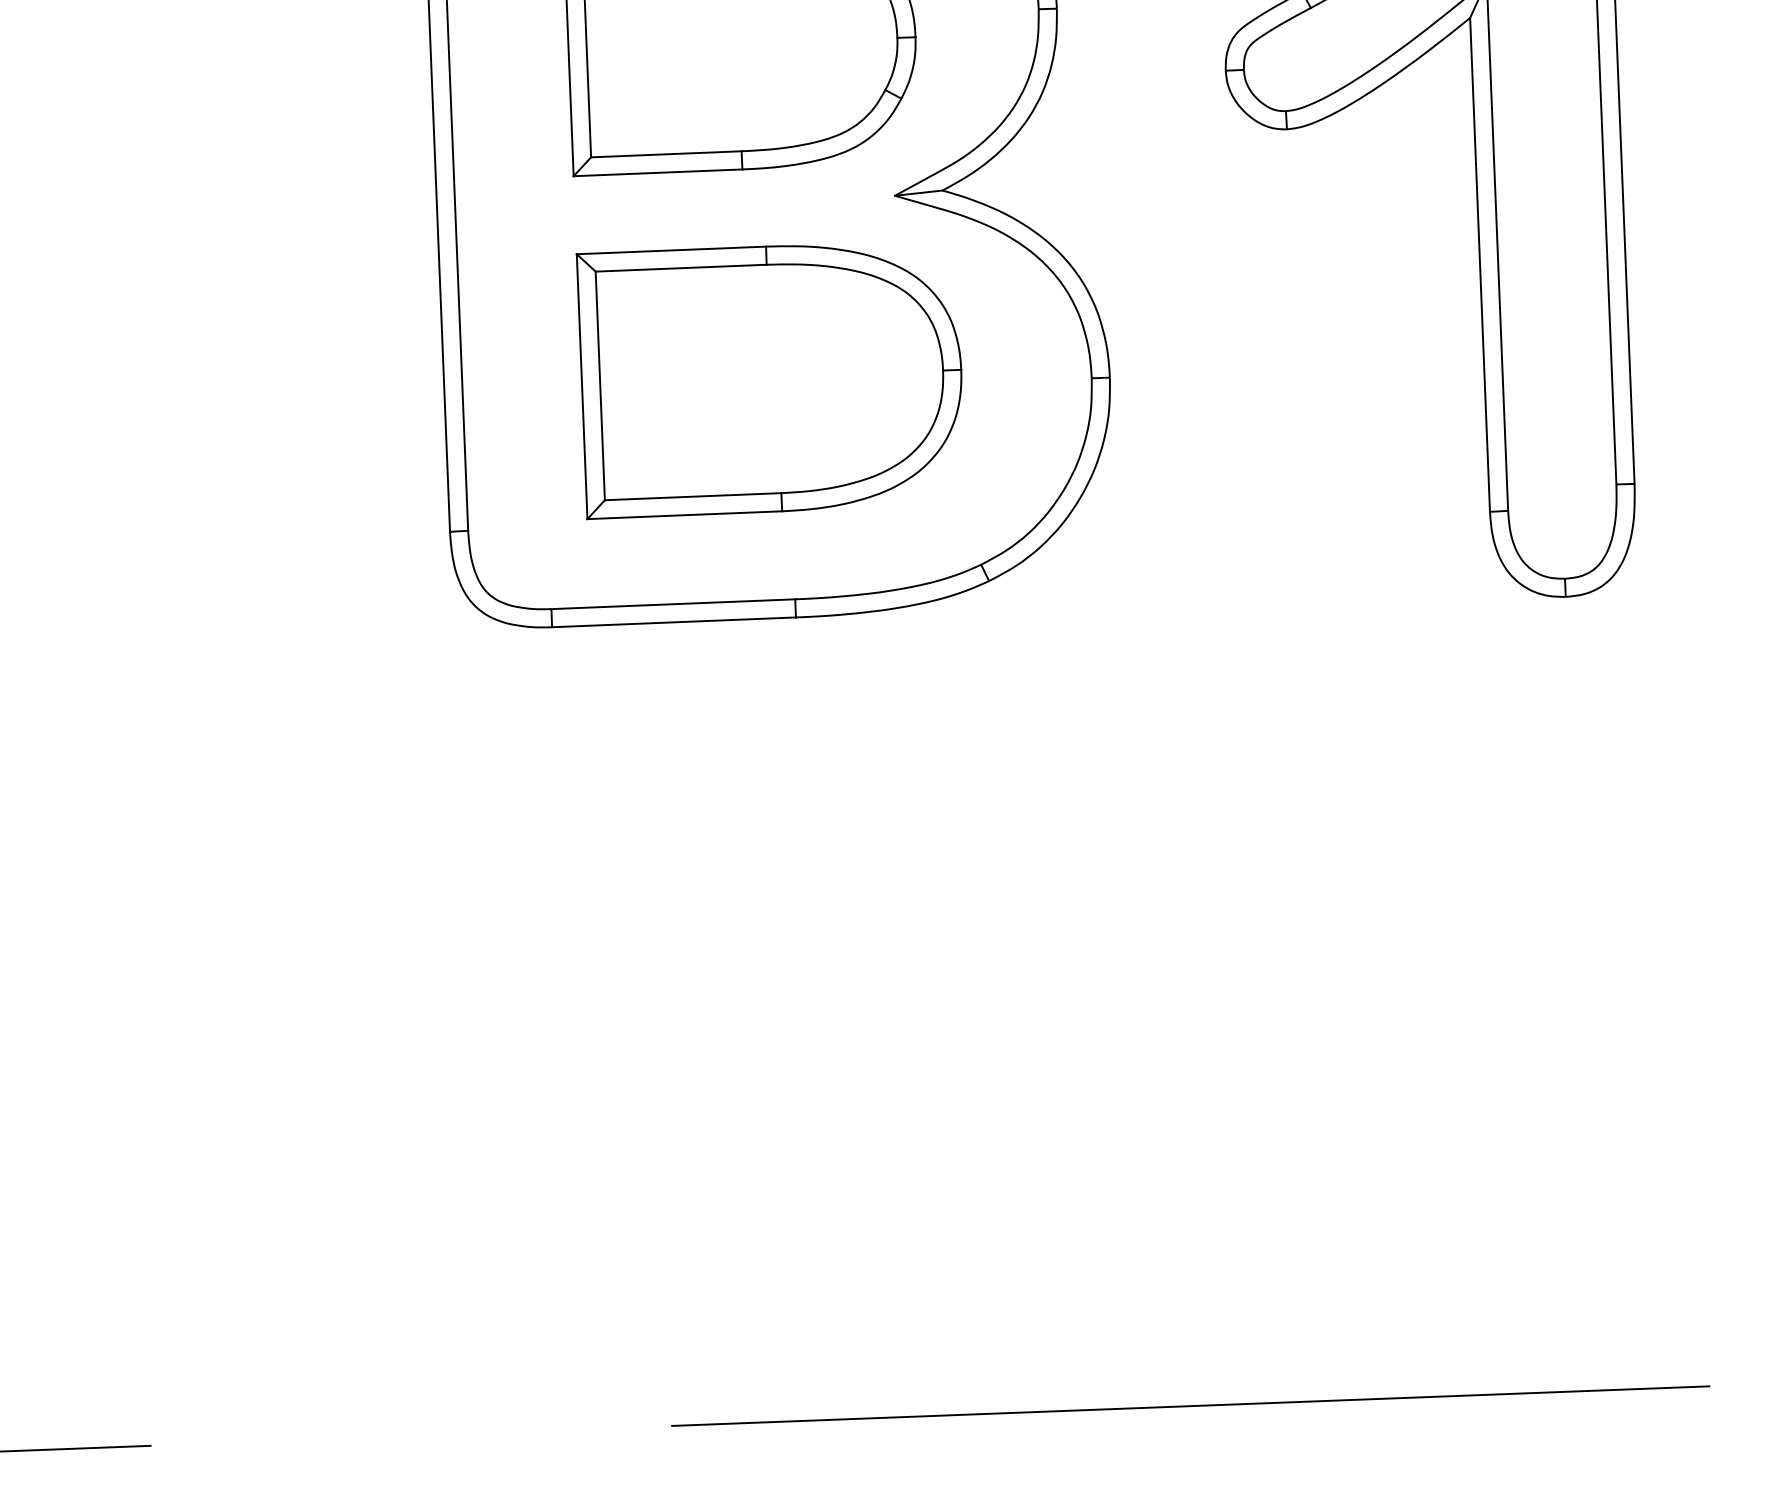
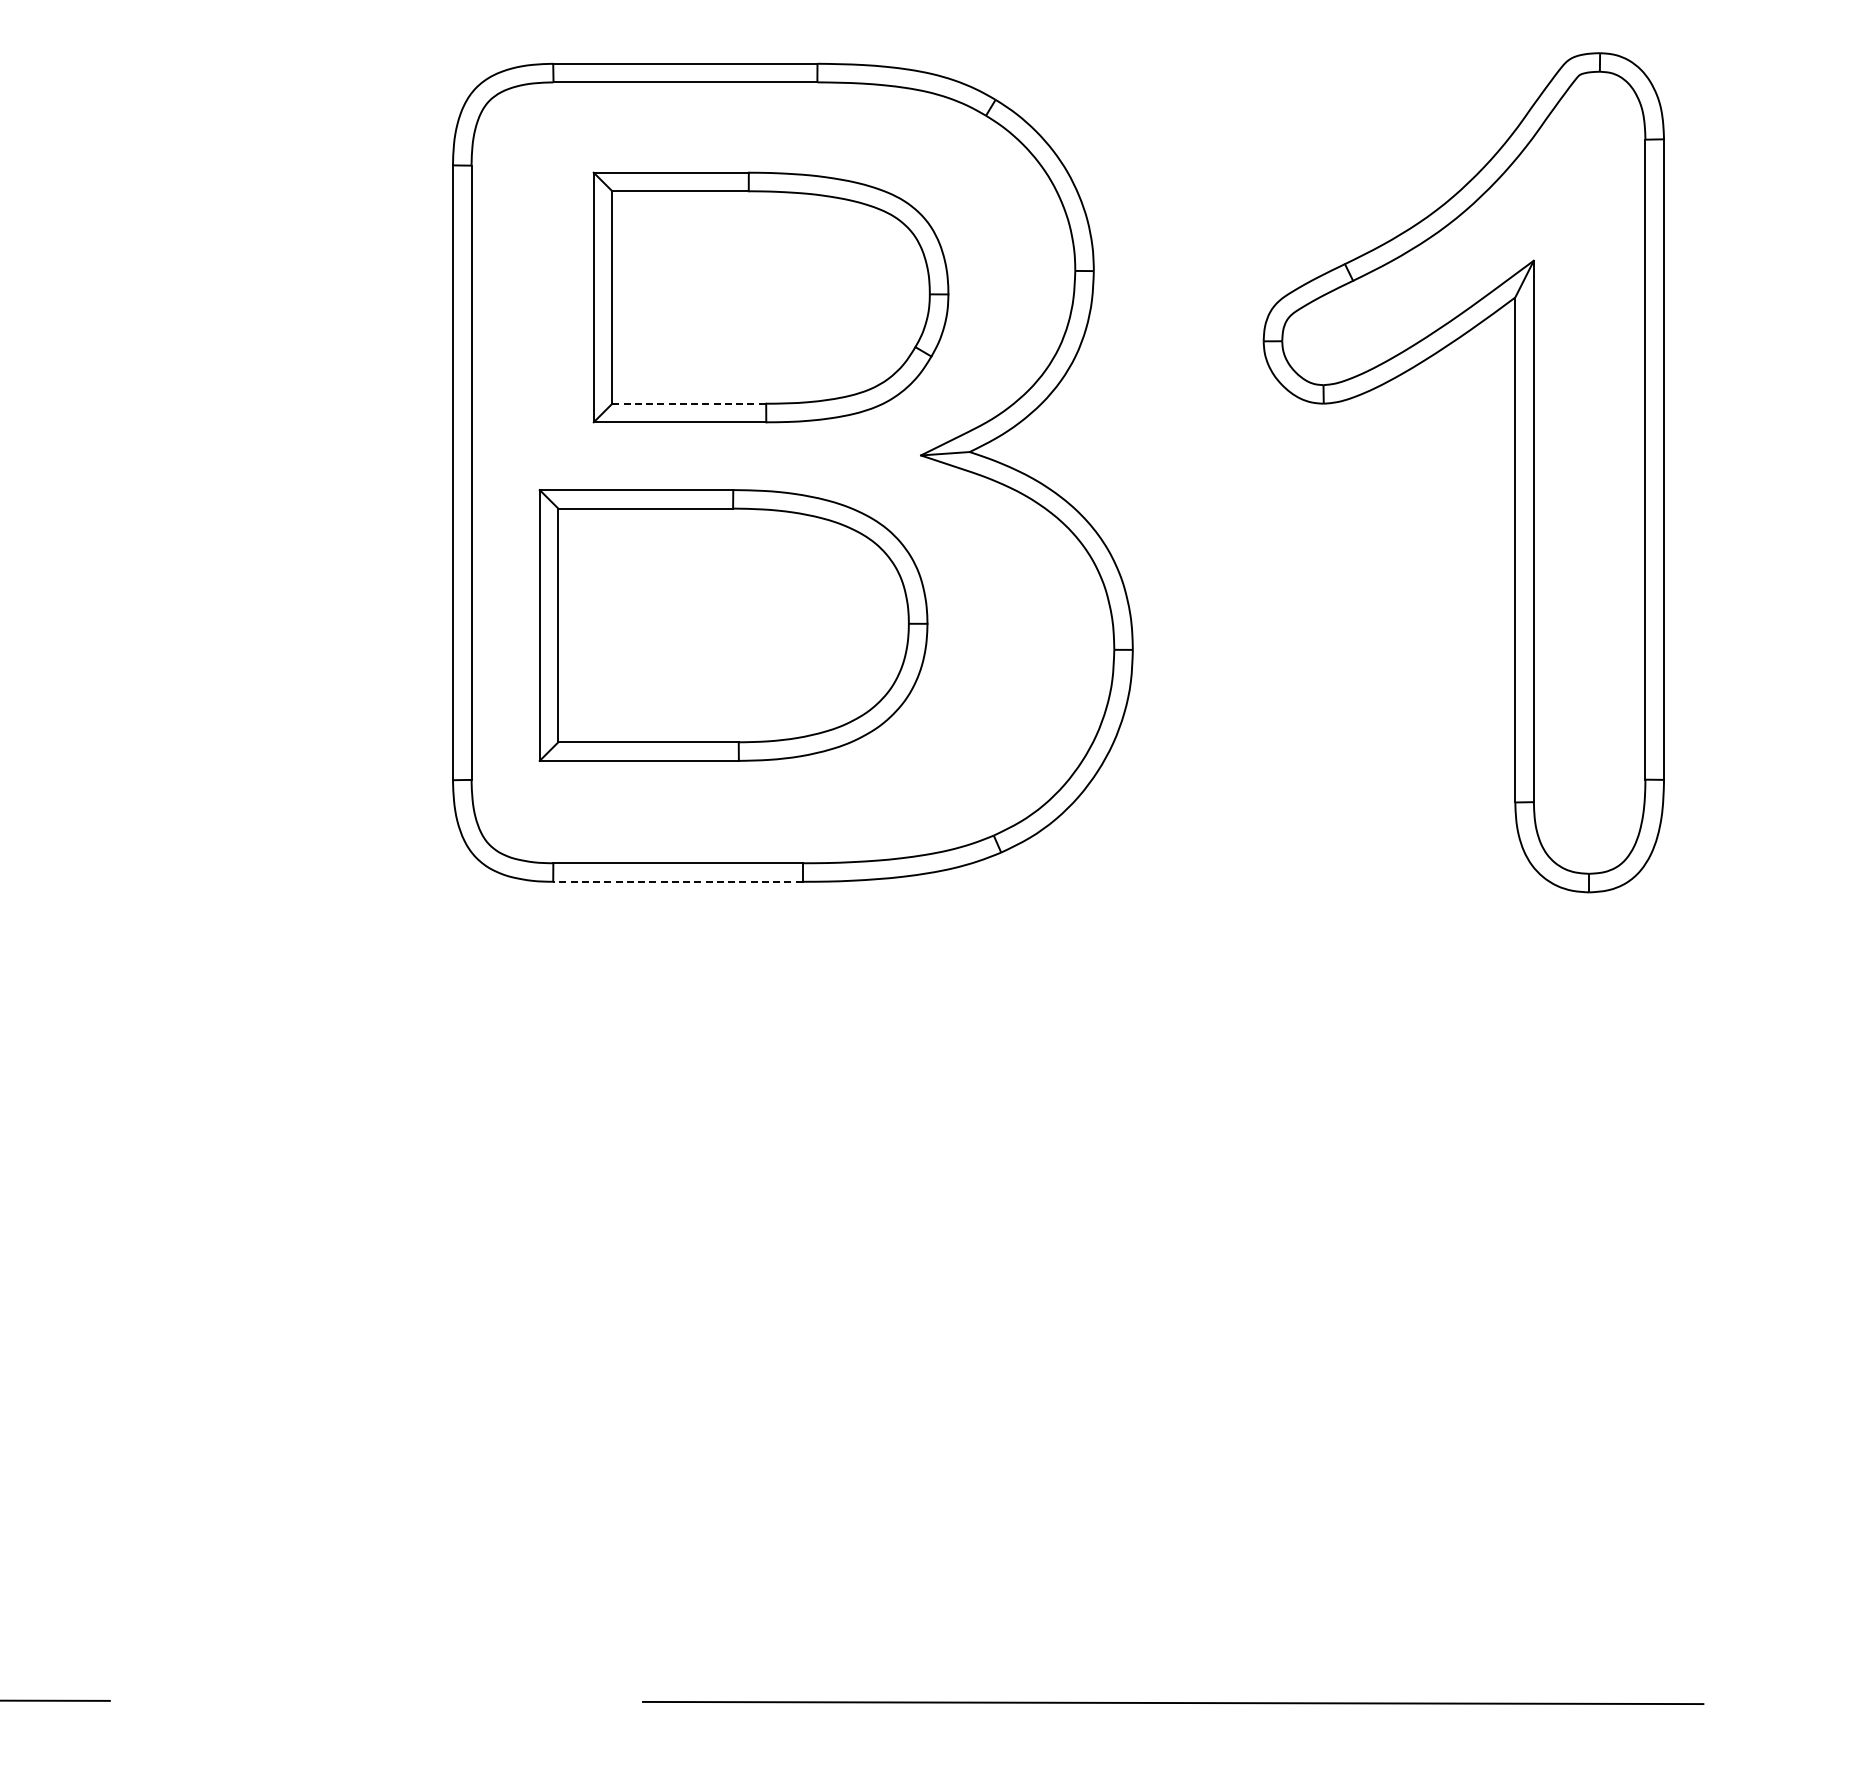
line: (666, 154) -> (689, 403), solid -> dashed
part: (771, 379) -> (733, 625), moved
line: (673, 622) -> (677, 881), solid -> dashed

